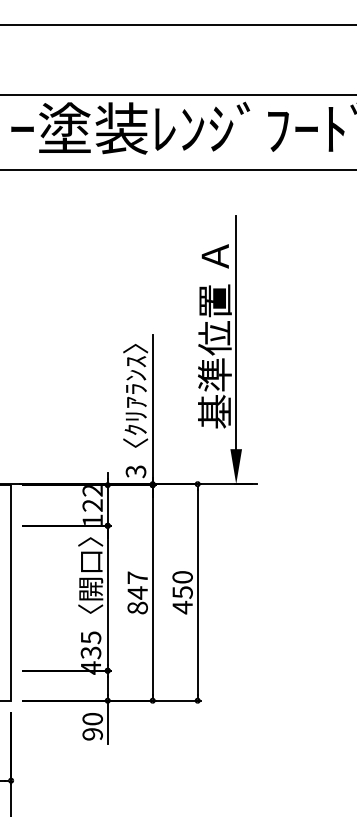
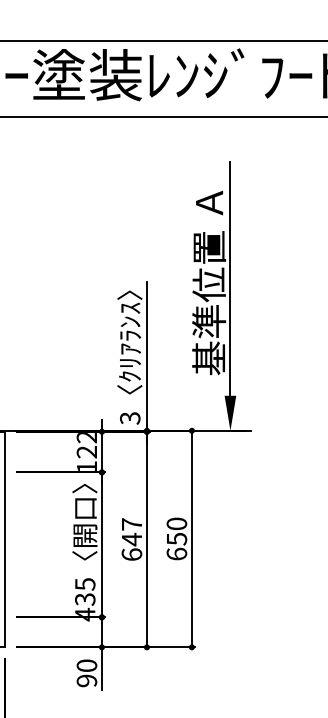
text: (137, 607) -> (131, 554), 847 -> 647
text: (182, 607) -> (176, 554), 450 -> 650

